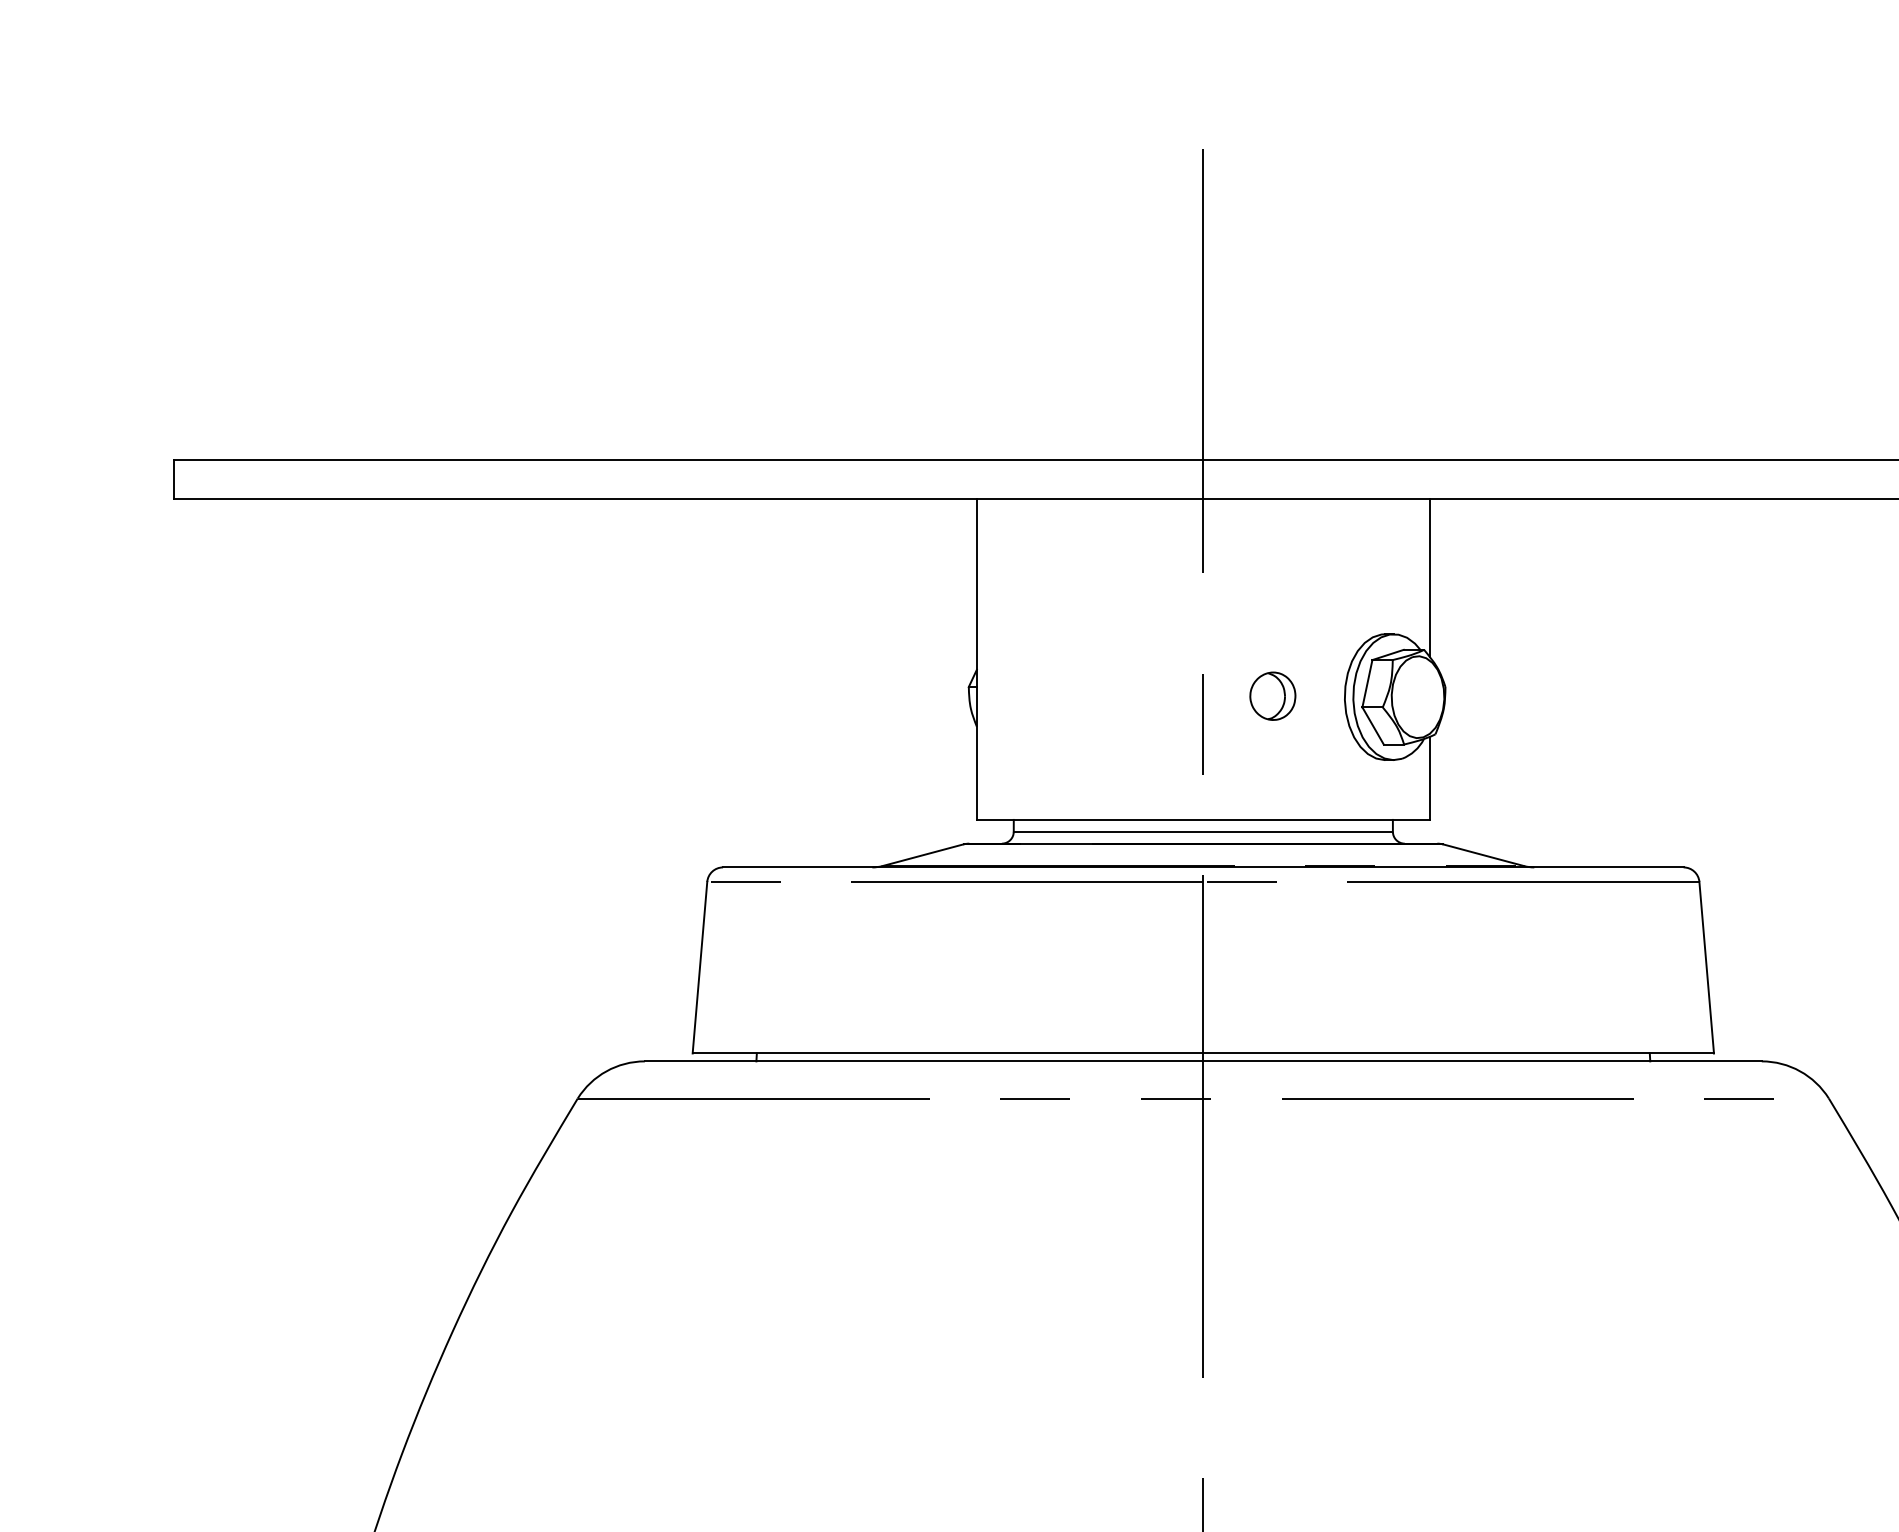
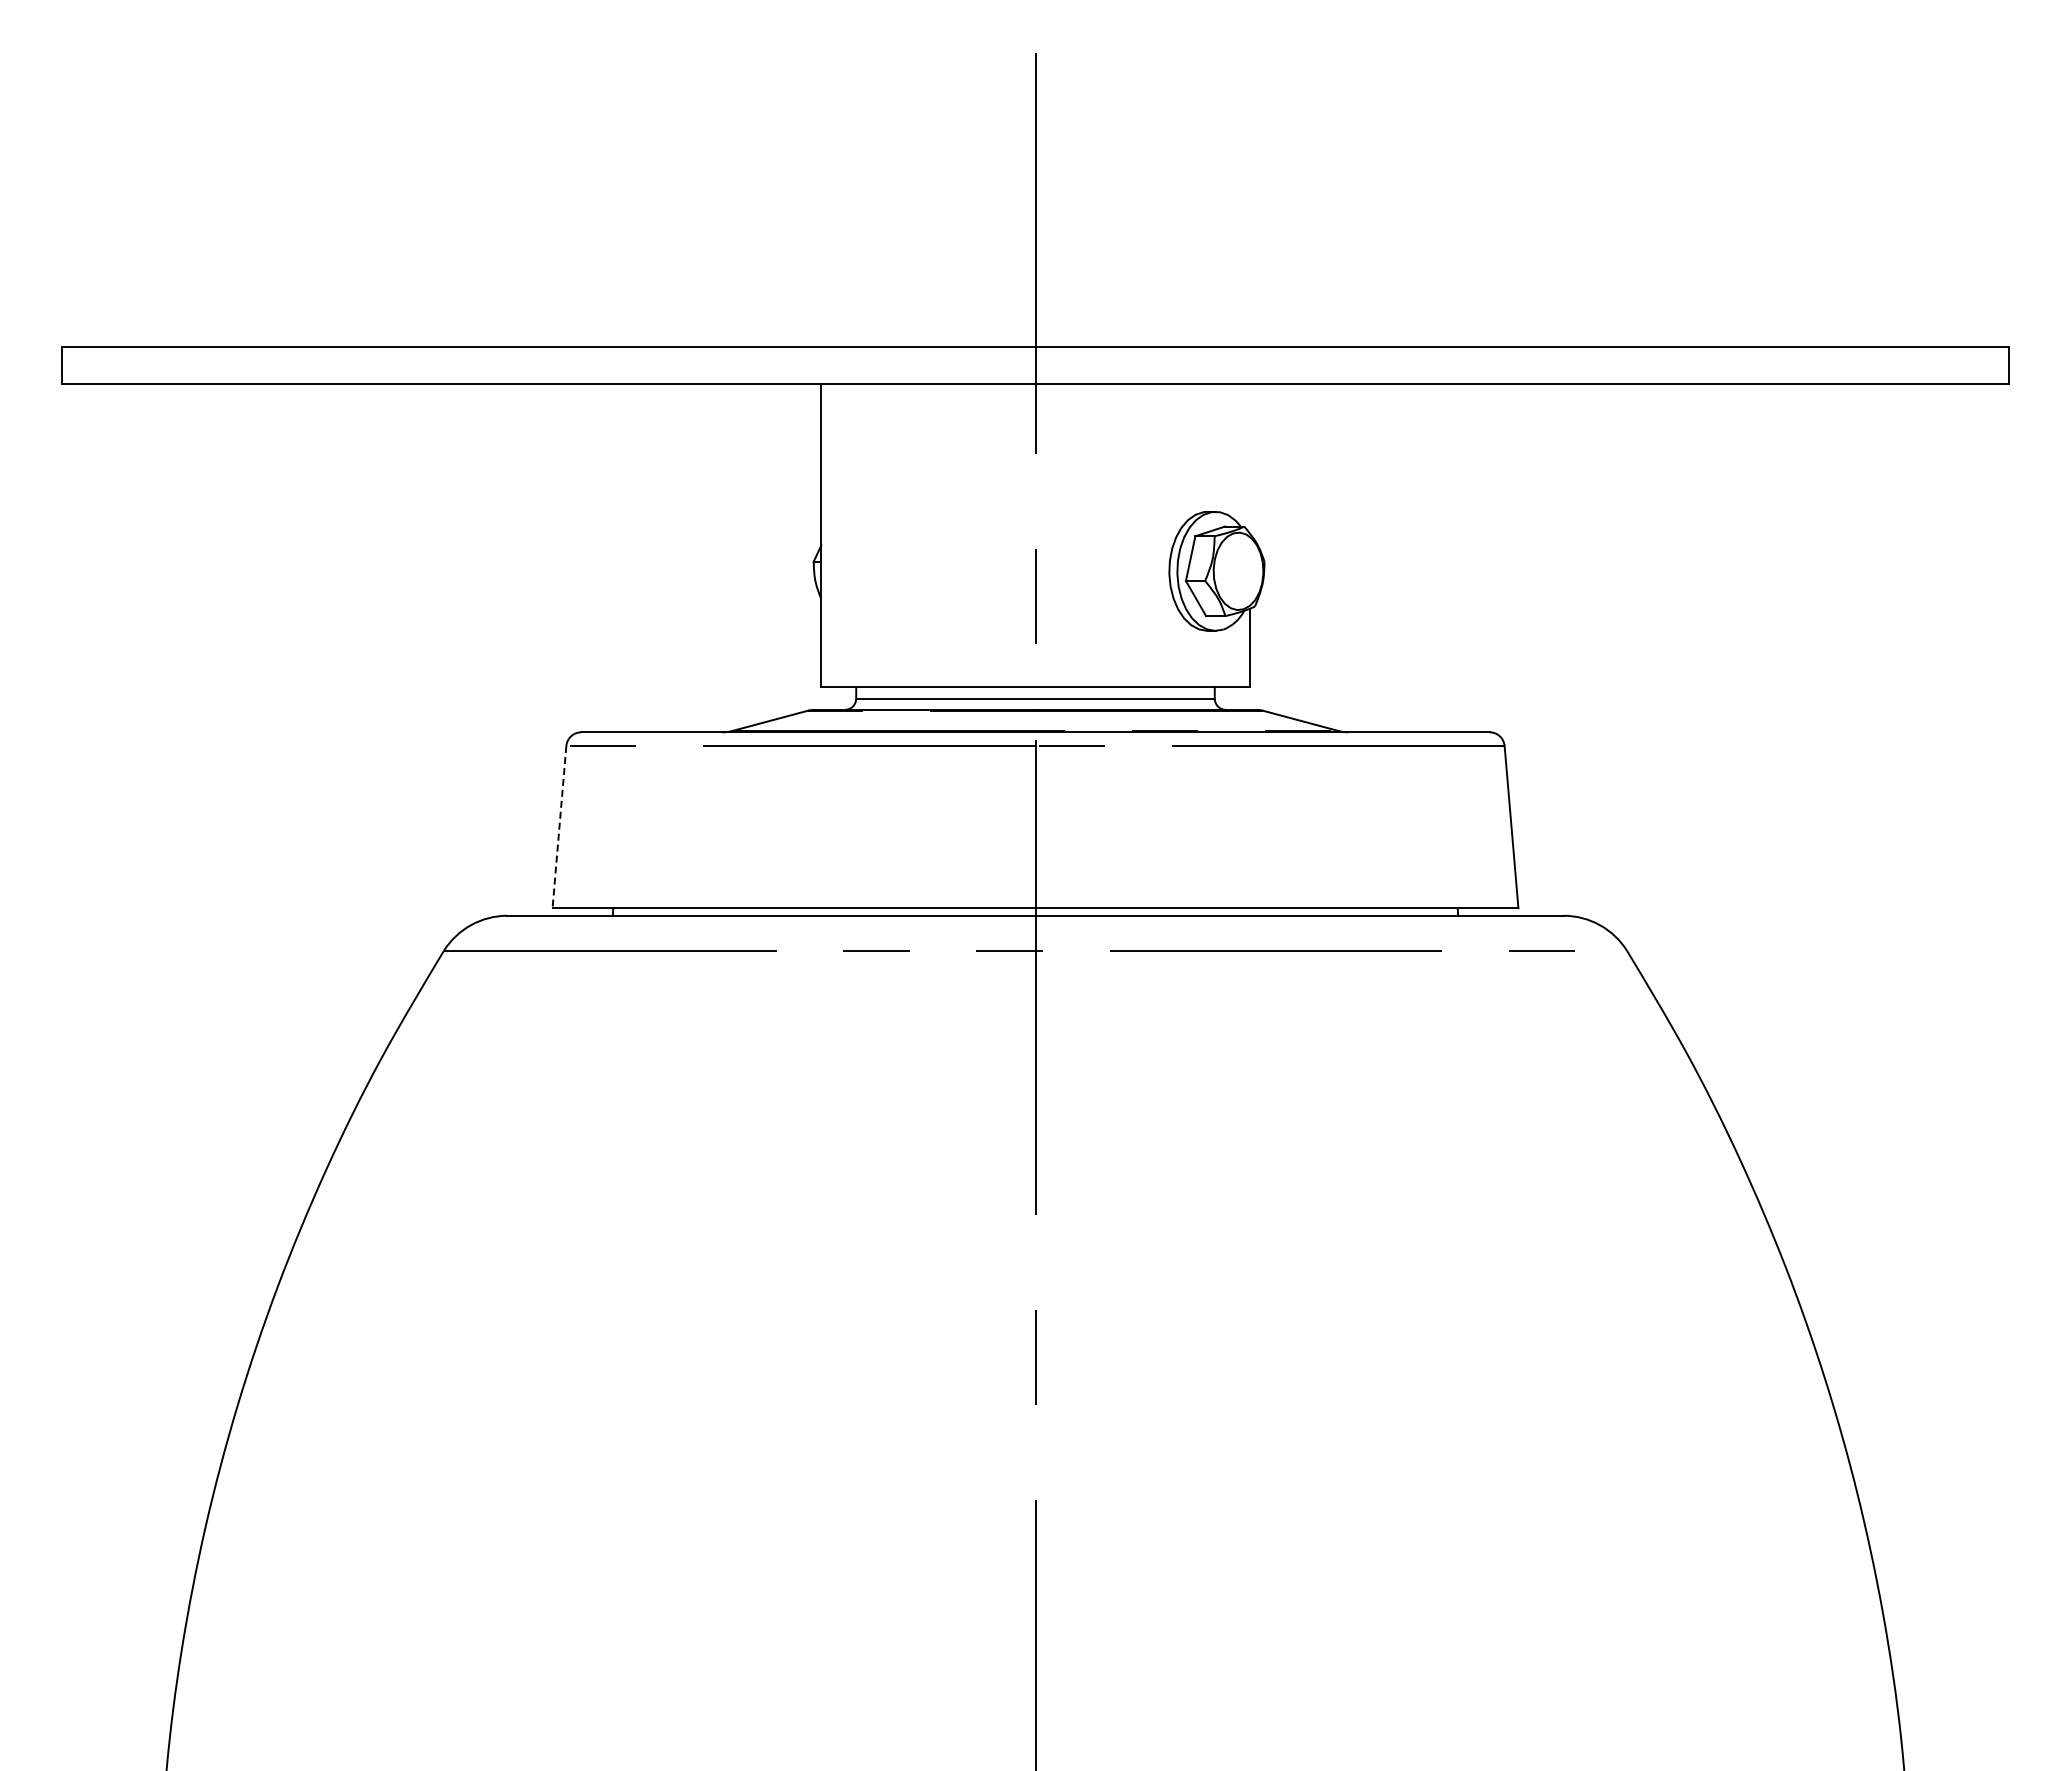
line: (1429, 577) -> (1249, 458), removed
part: (1273, 696) -> (1101, 570), removed
line: (700, 968) -> (559, 827), solid -> dashed

